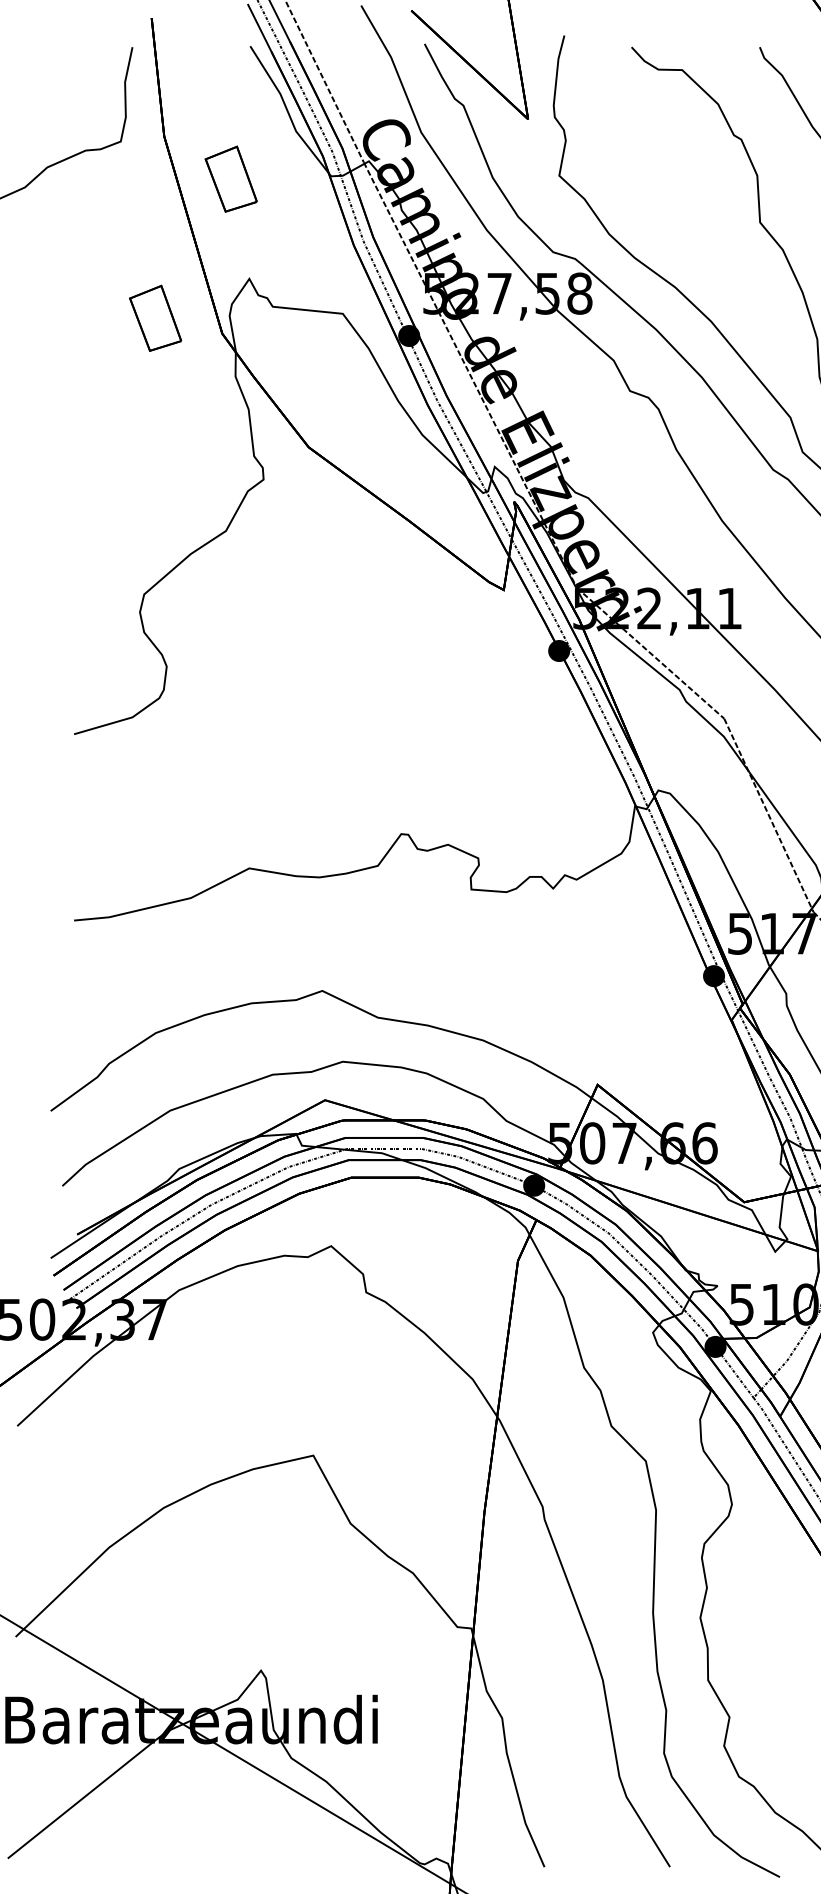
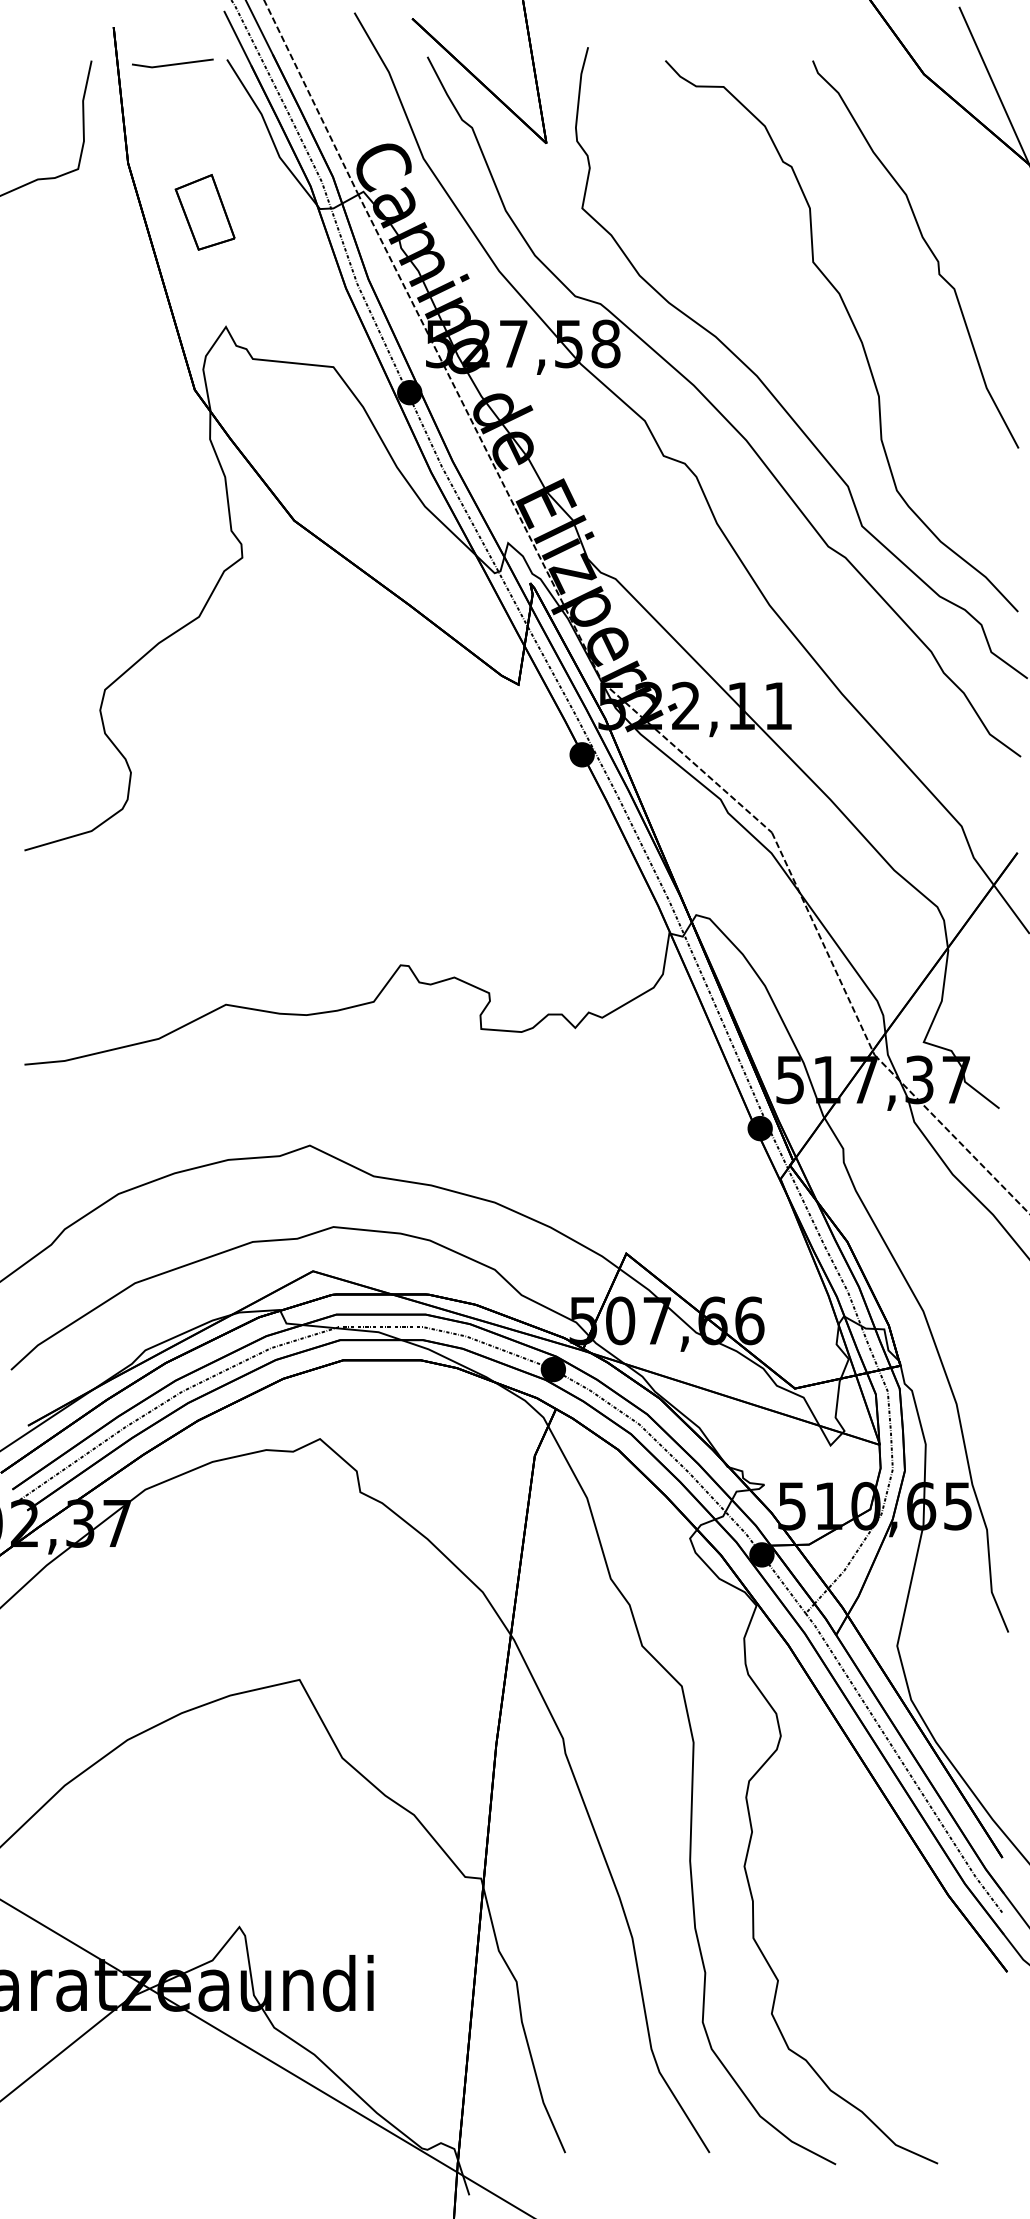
line: (202, 49) -> (172, 63), added
part: (155, 318) -> (117, 372), removed

